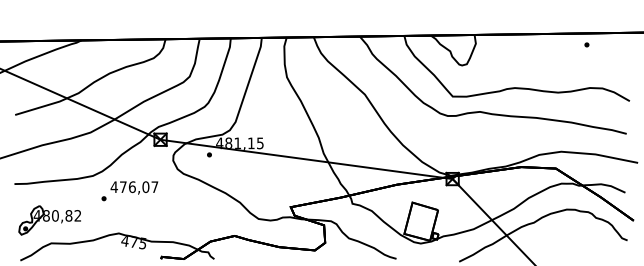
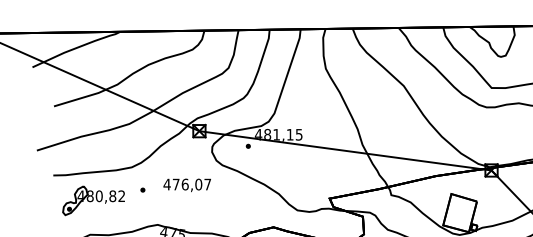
text: (134, 187) -> (187, 184), moved
part: (49, 220) -> (93, 200), moved

